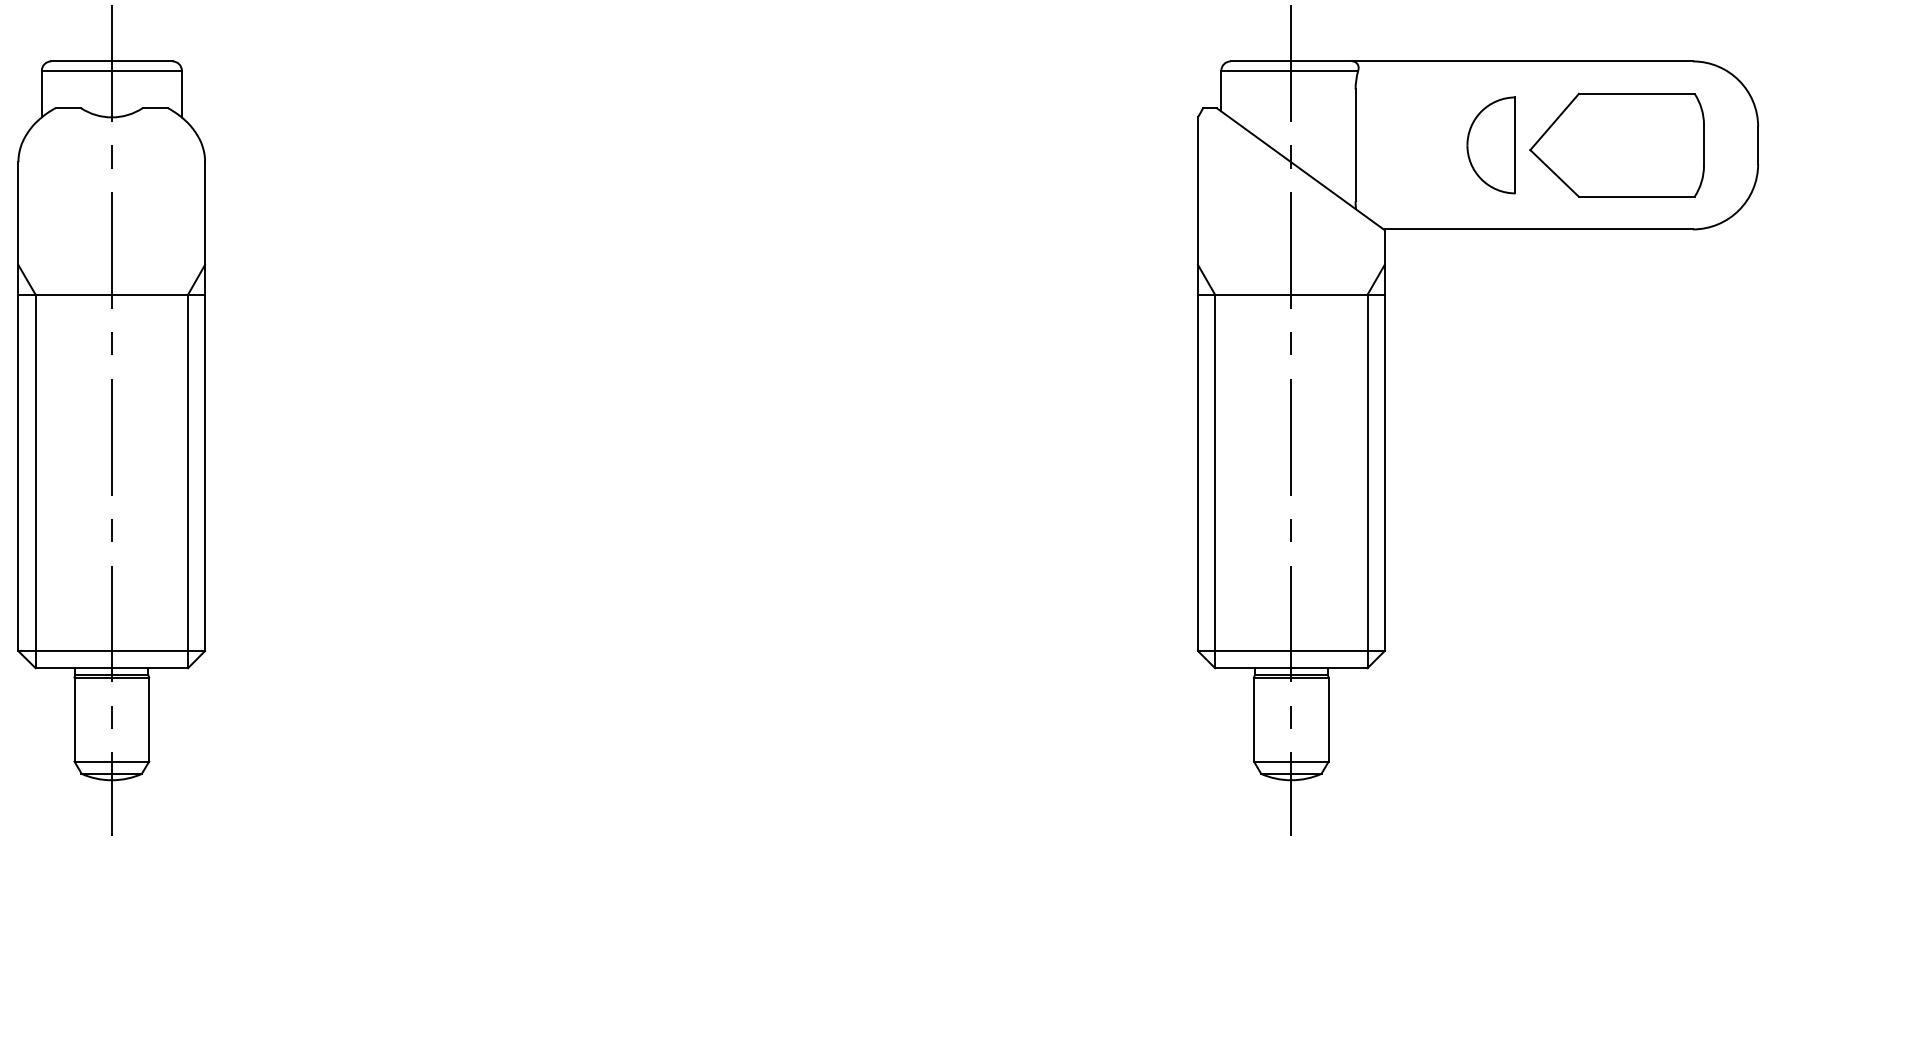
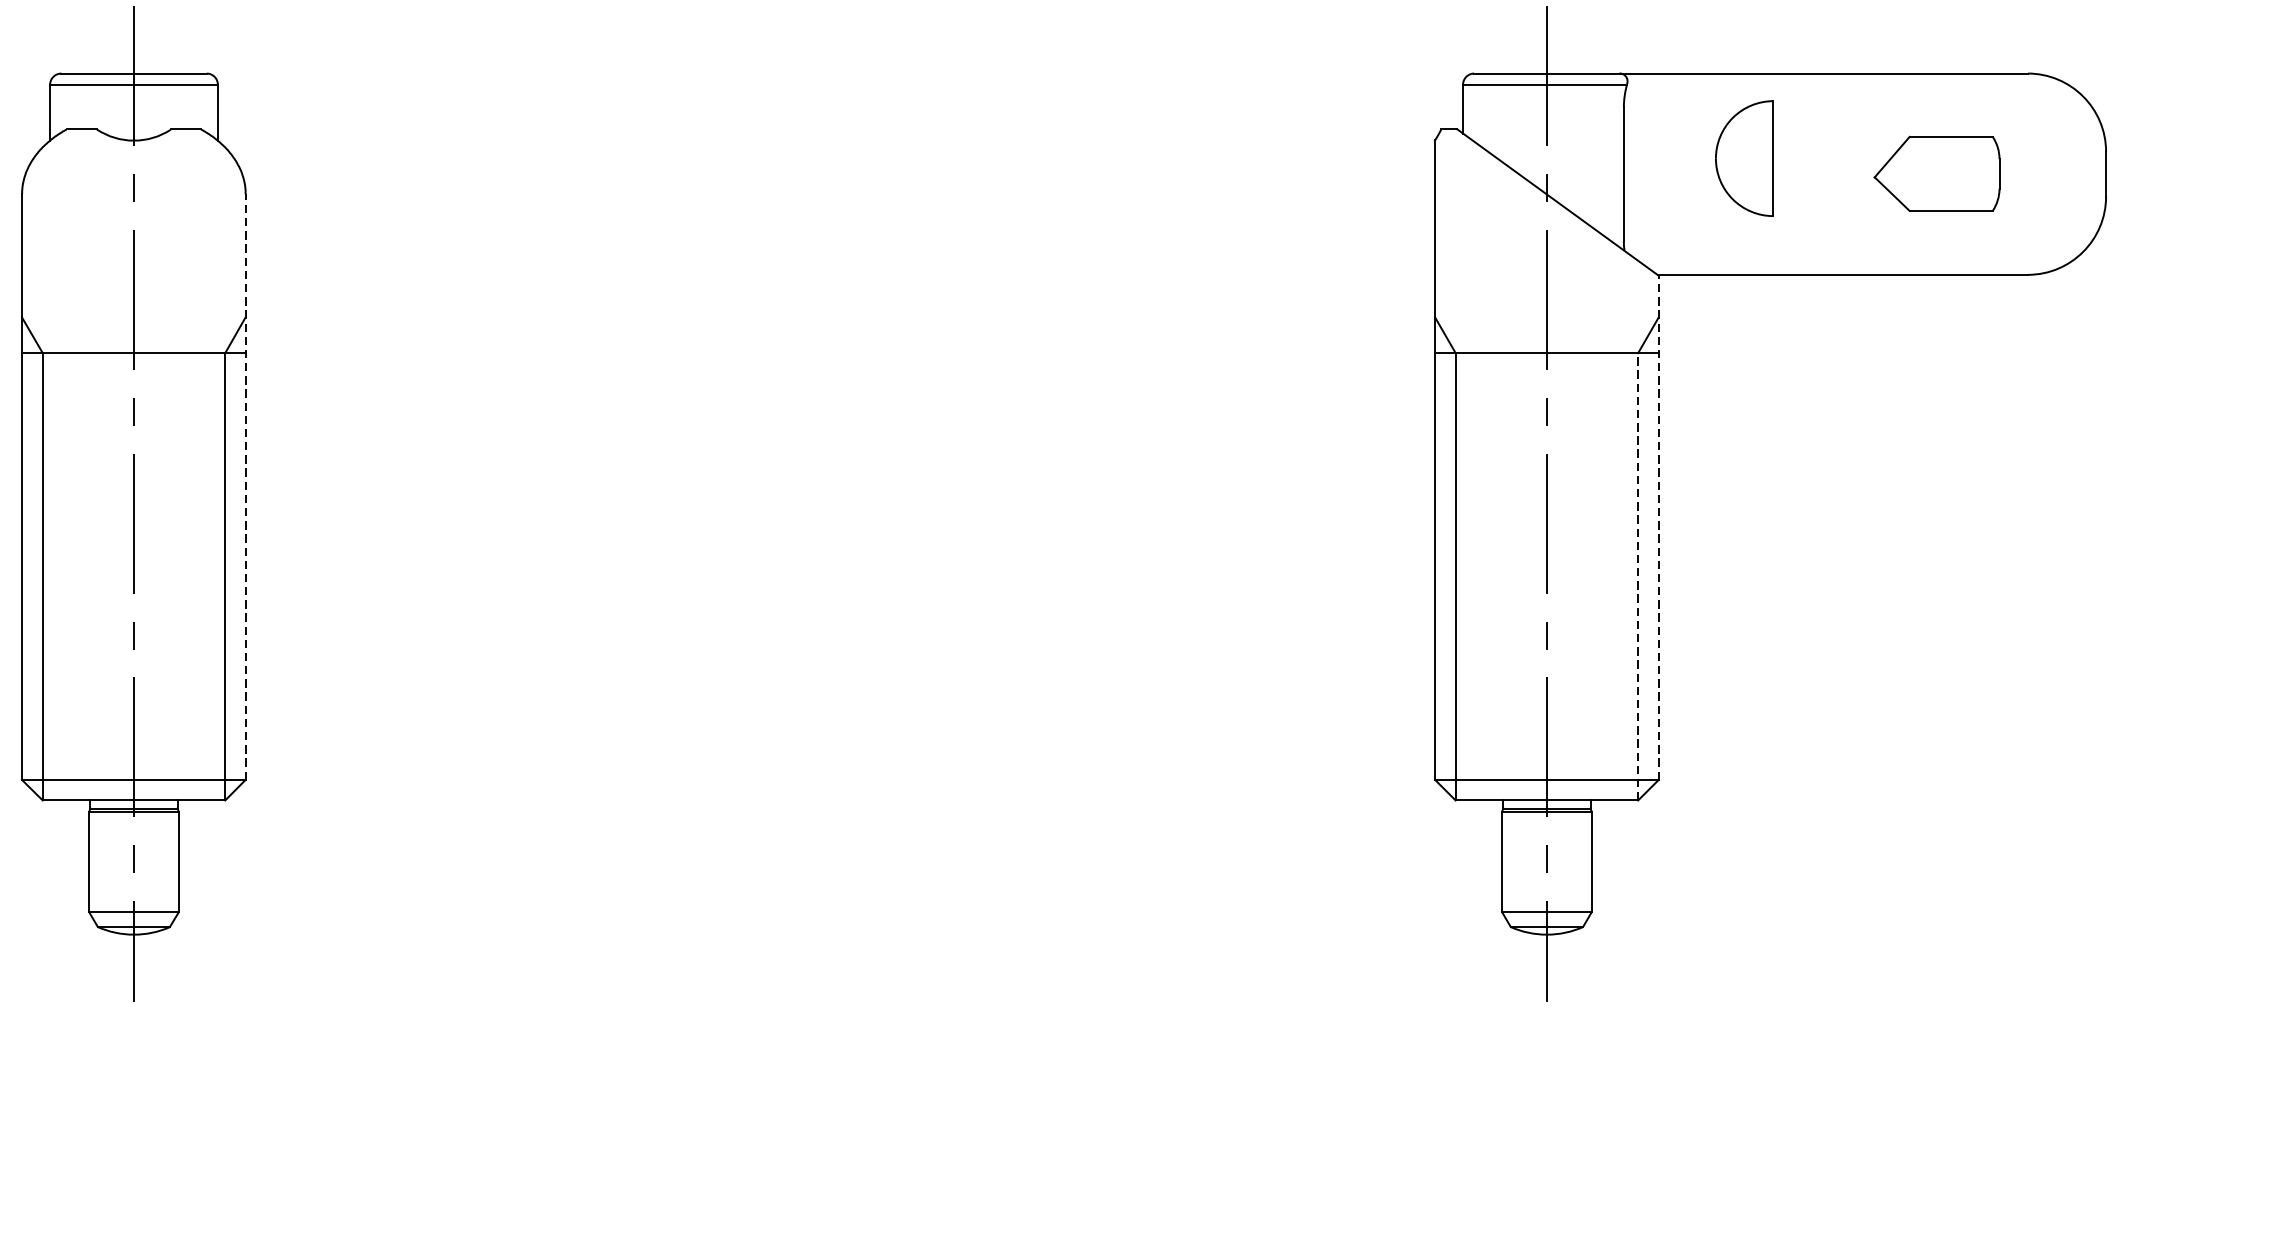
part: (1616, 144) -> (1936, 173), size x0.6
part: (1490, 145) -> (1743, 158), moved
line: (205, 406) -> (246, 486), solid -> dashed
line: (1384, 440) -> (1658, 527), solid -> dashed
line: (1367, 481) -> (1638, 576), solid -> dashed

